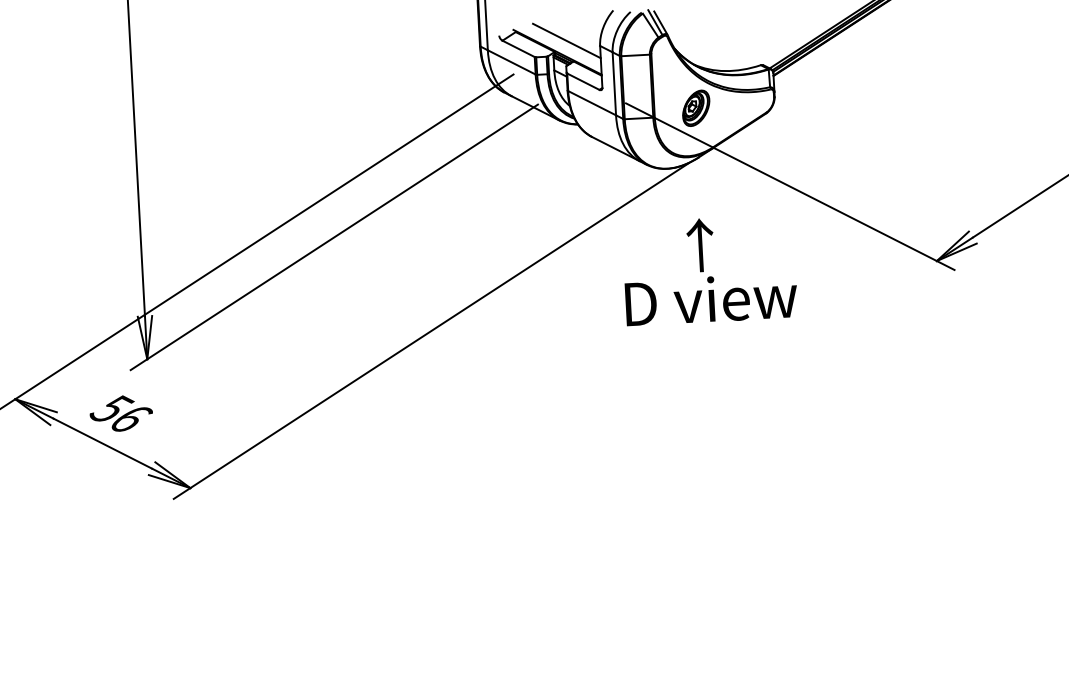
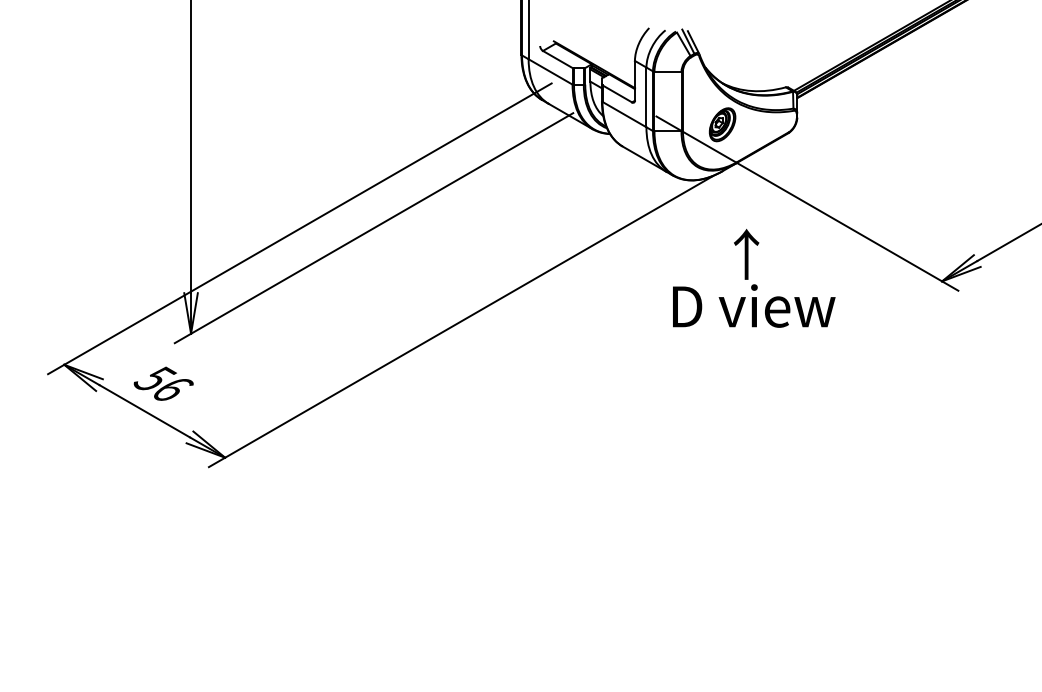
line: (566, 40) -> (603, 54), removed
text: (710, 270) -> (754, 278), moved

